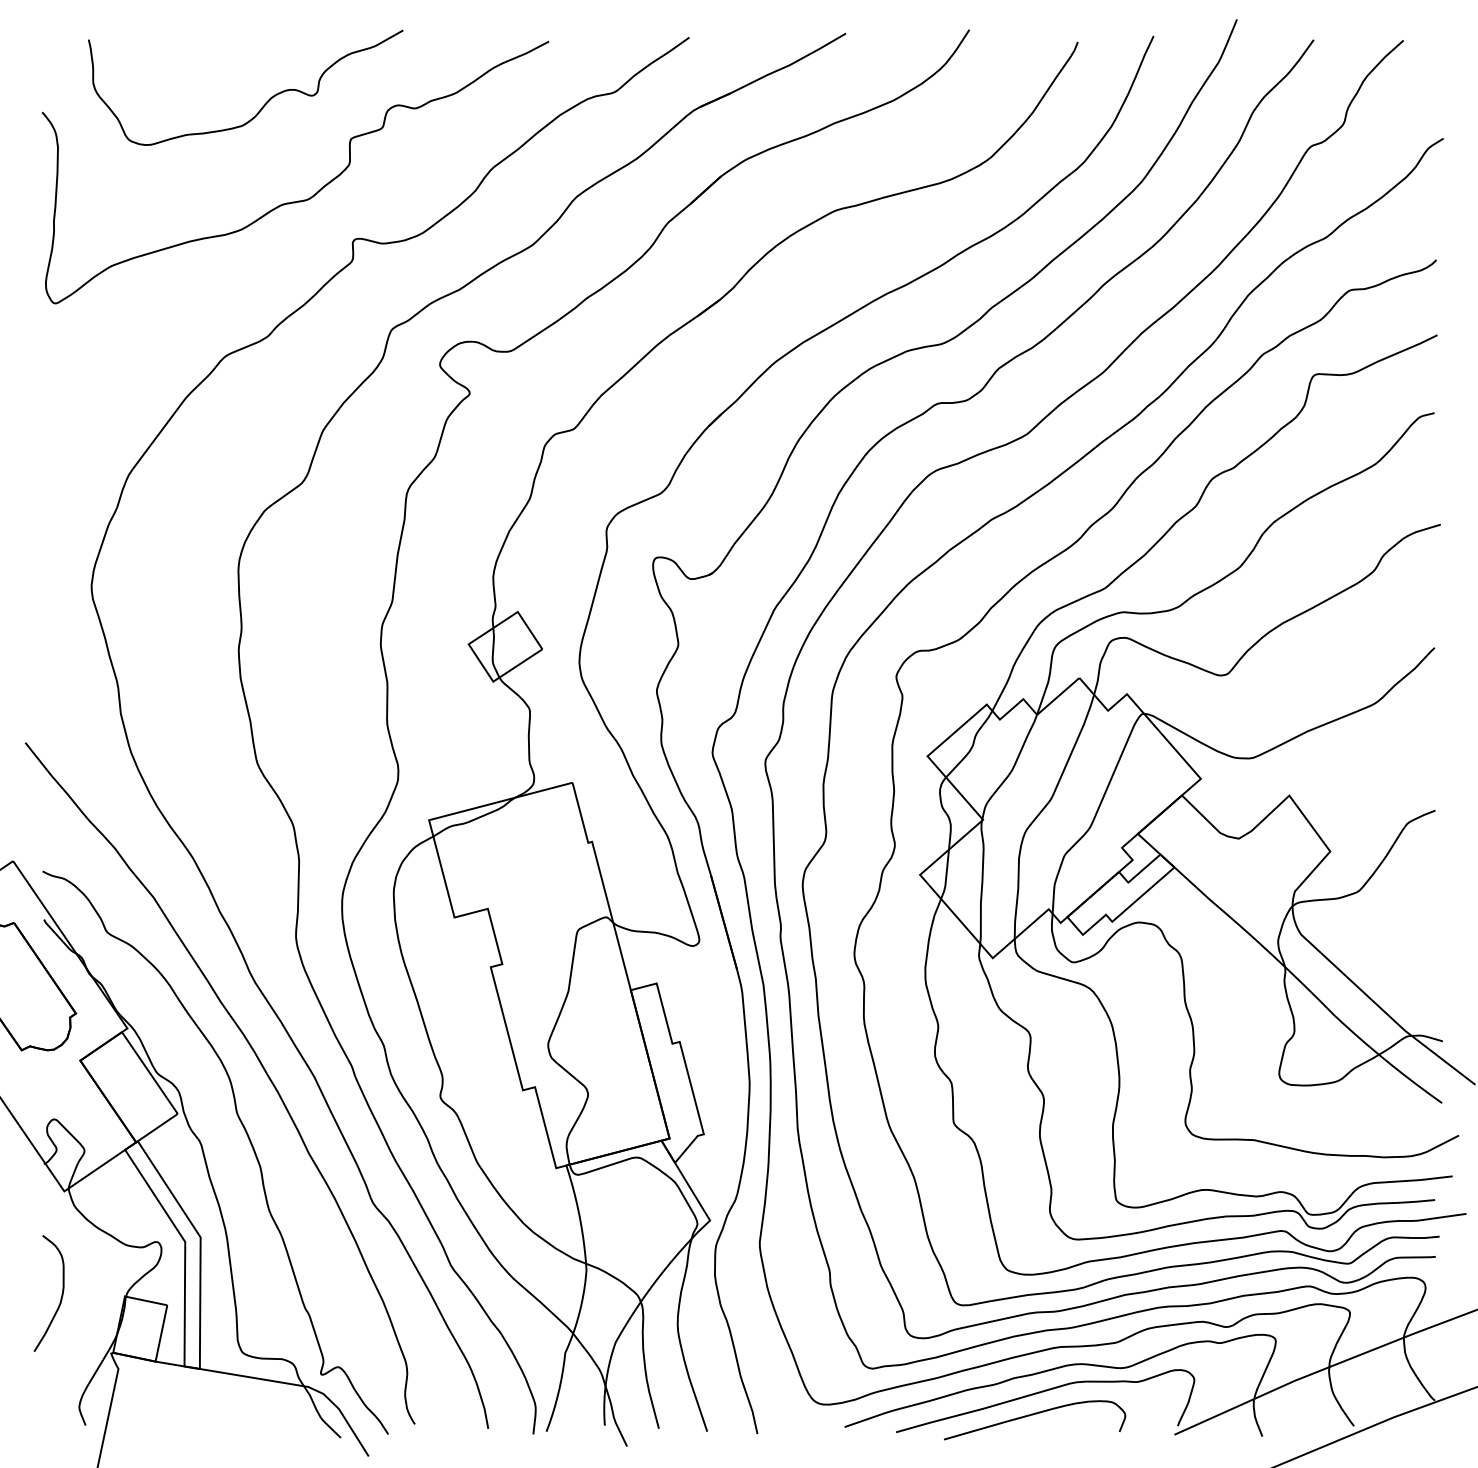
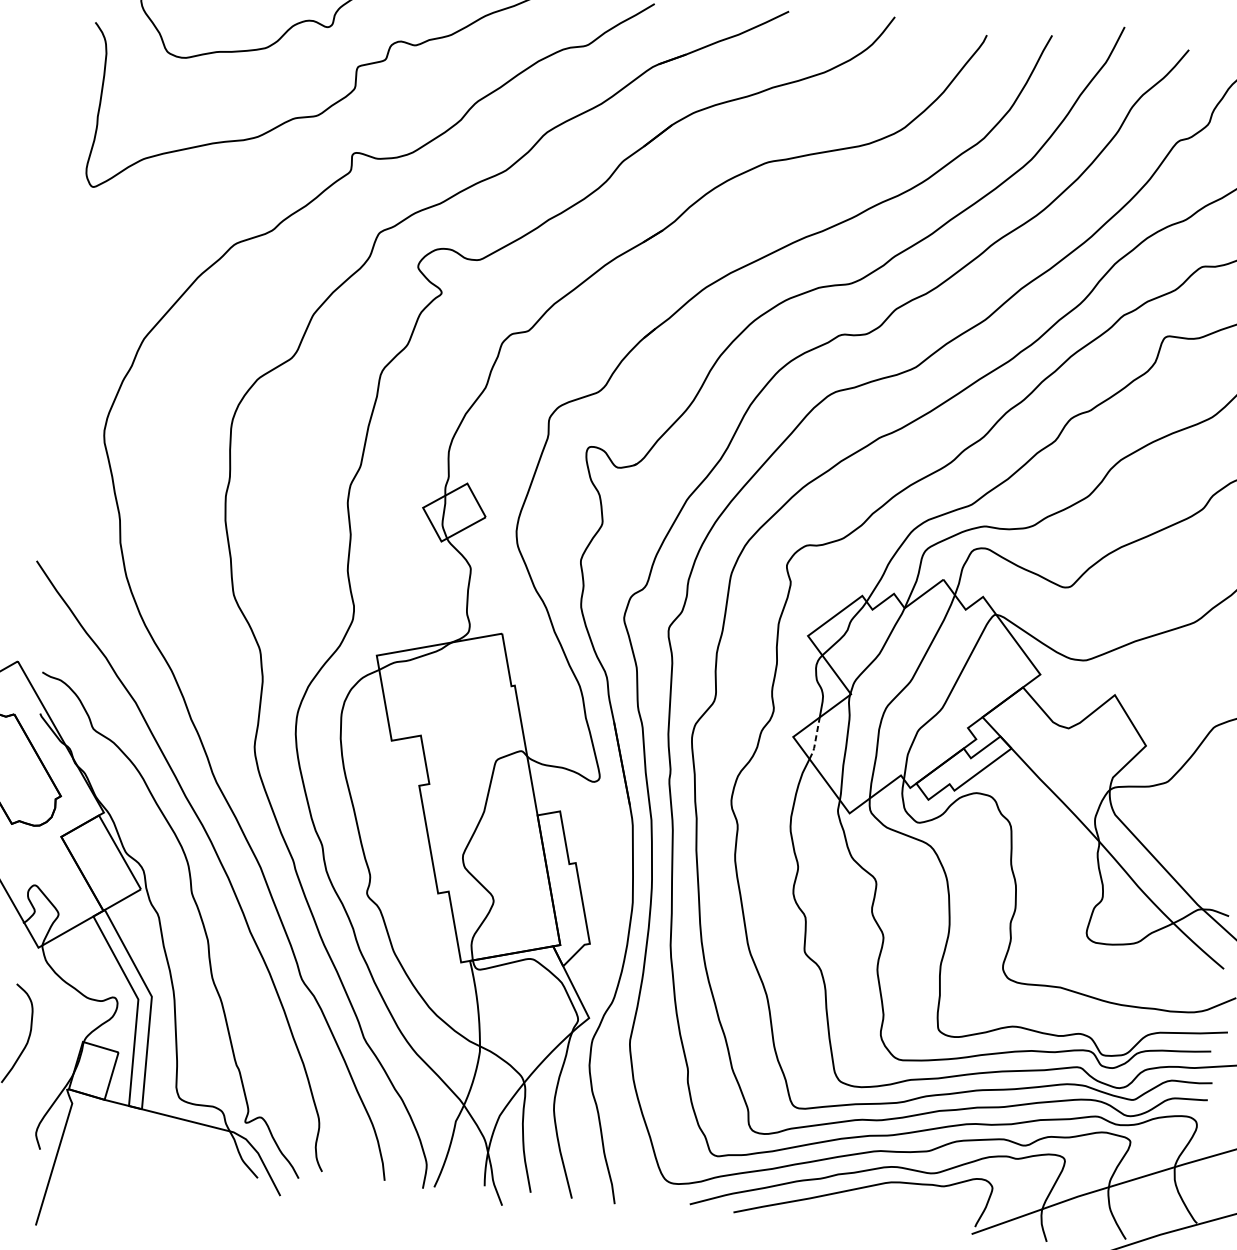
line: (946, 876) -> (815, 740), solid -> dashed
curve: (1033, 1415) -> (852, 1207), removed

